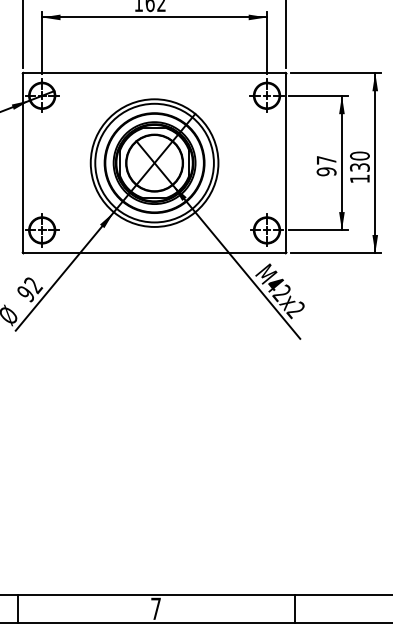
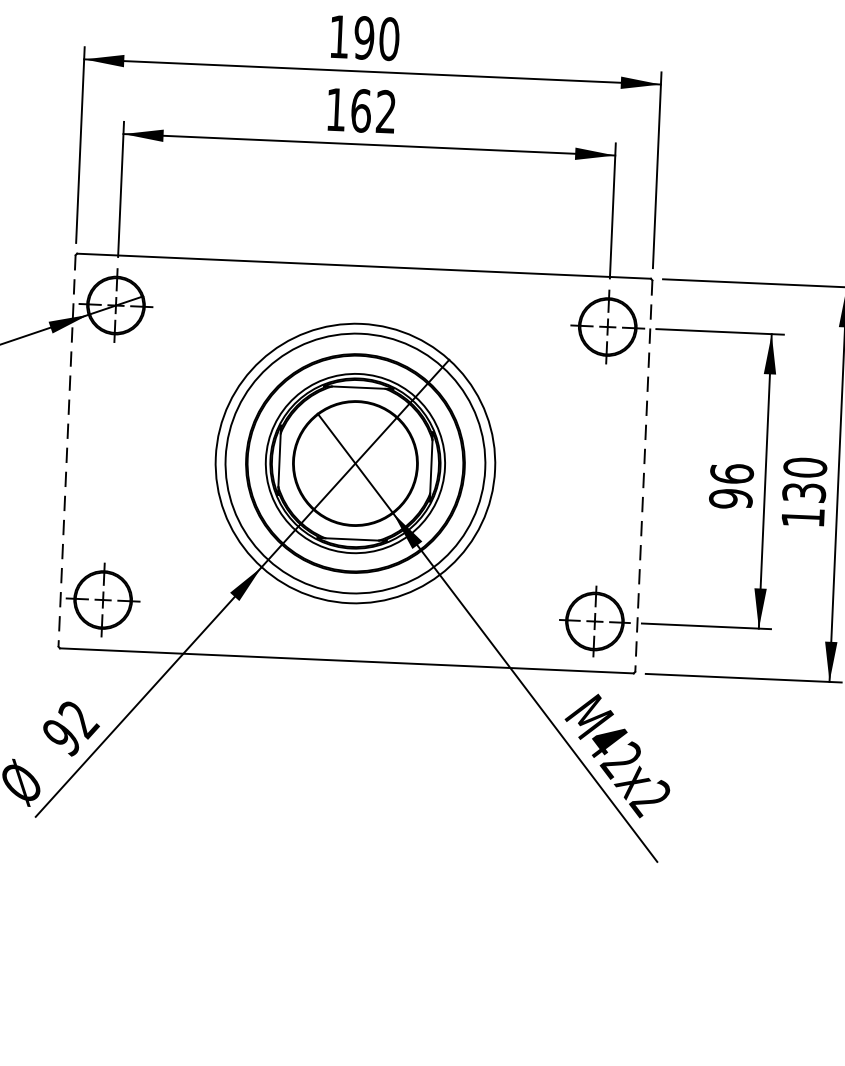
text: (326, 159) -> (731, 472), 97 -> 96
line: (22, 163) -> (66, 451), solid -> dashed
line: (286, 163) -> (643, 476), solid -> dashed

